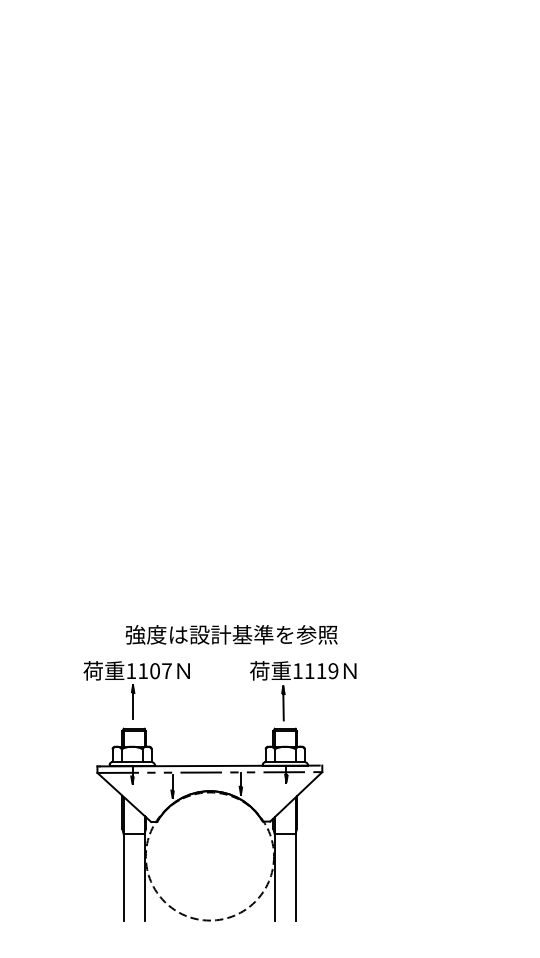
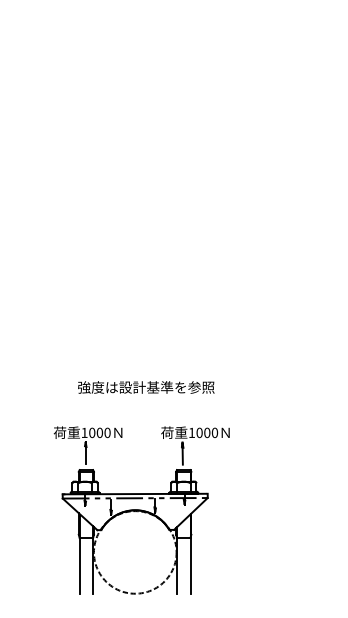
text: (232, 634) -> (146, 387), moved
text: (154, 670) -> (99, 432), 1107 -> 1000
text: (320, 670) -> (206, 432), 1119 -> 1000

